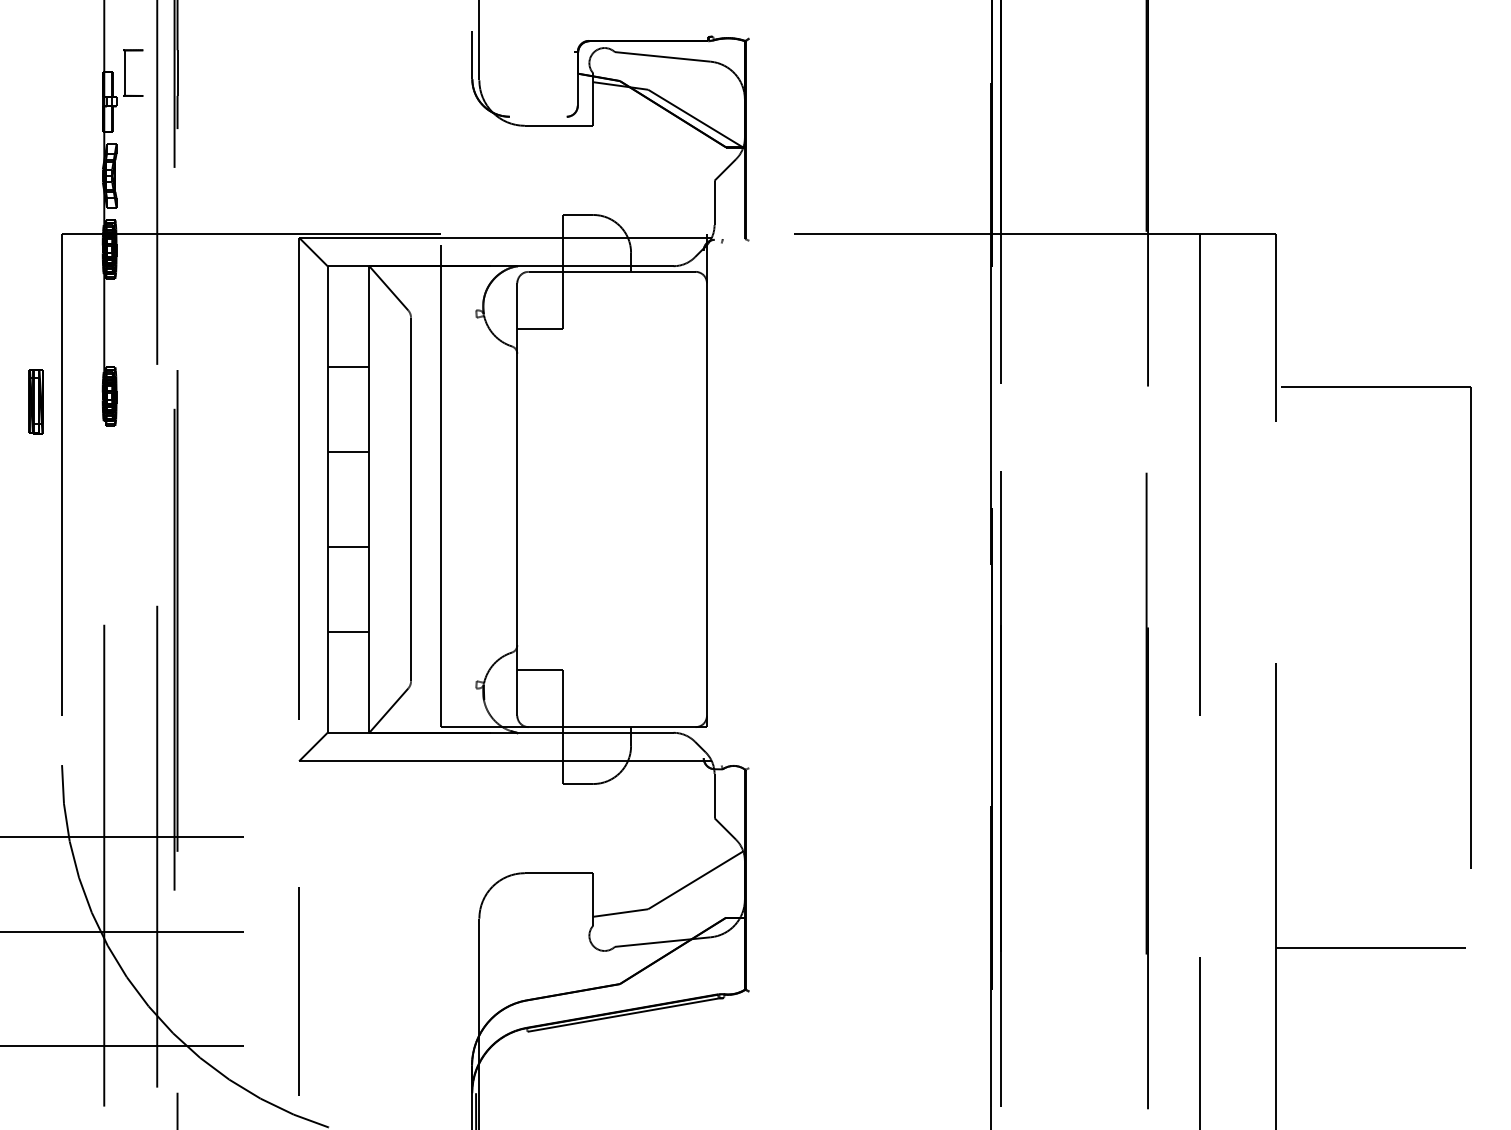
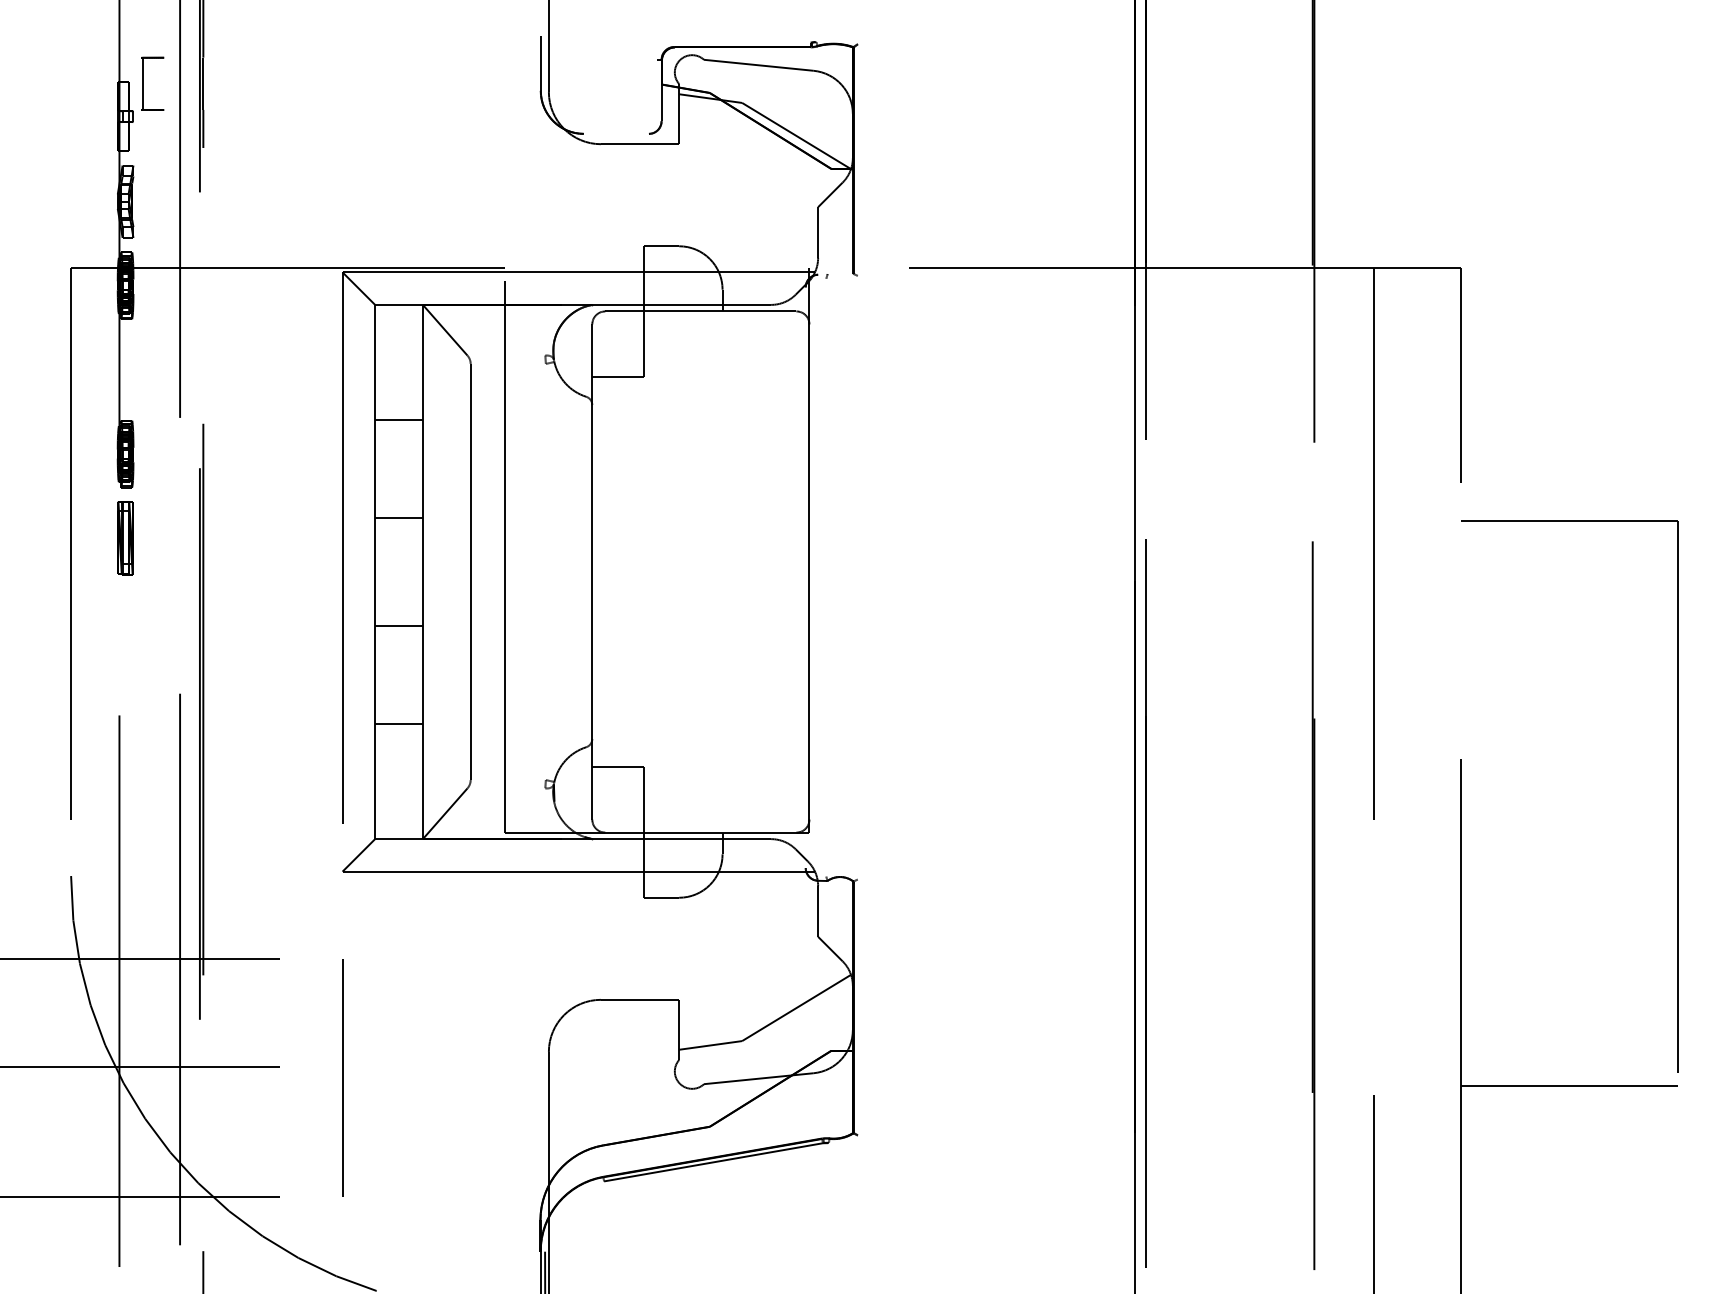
part: (36, 402) -> (125, 538), moved
part: (1470, 627) -> (1677, 796), moved
line: (299, 990) -> (342, 1077), moved

